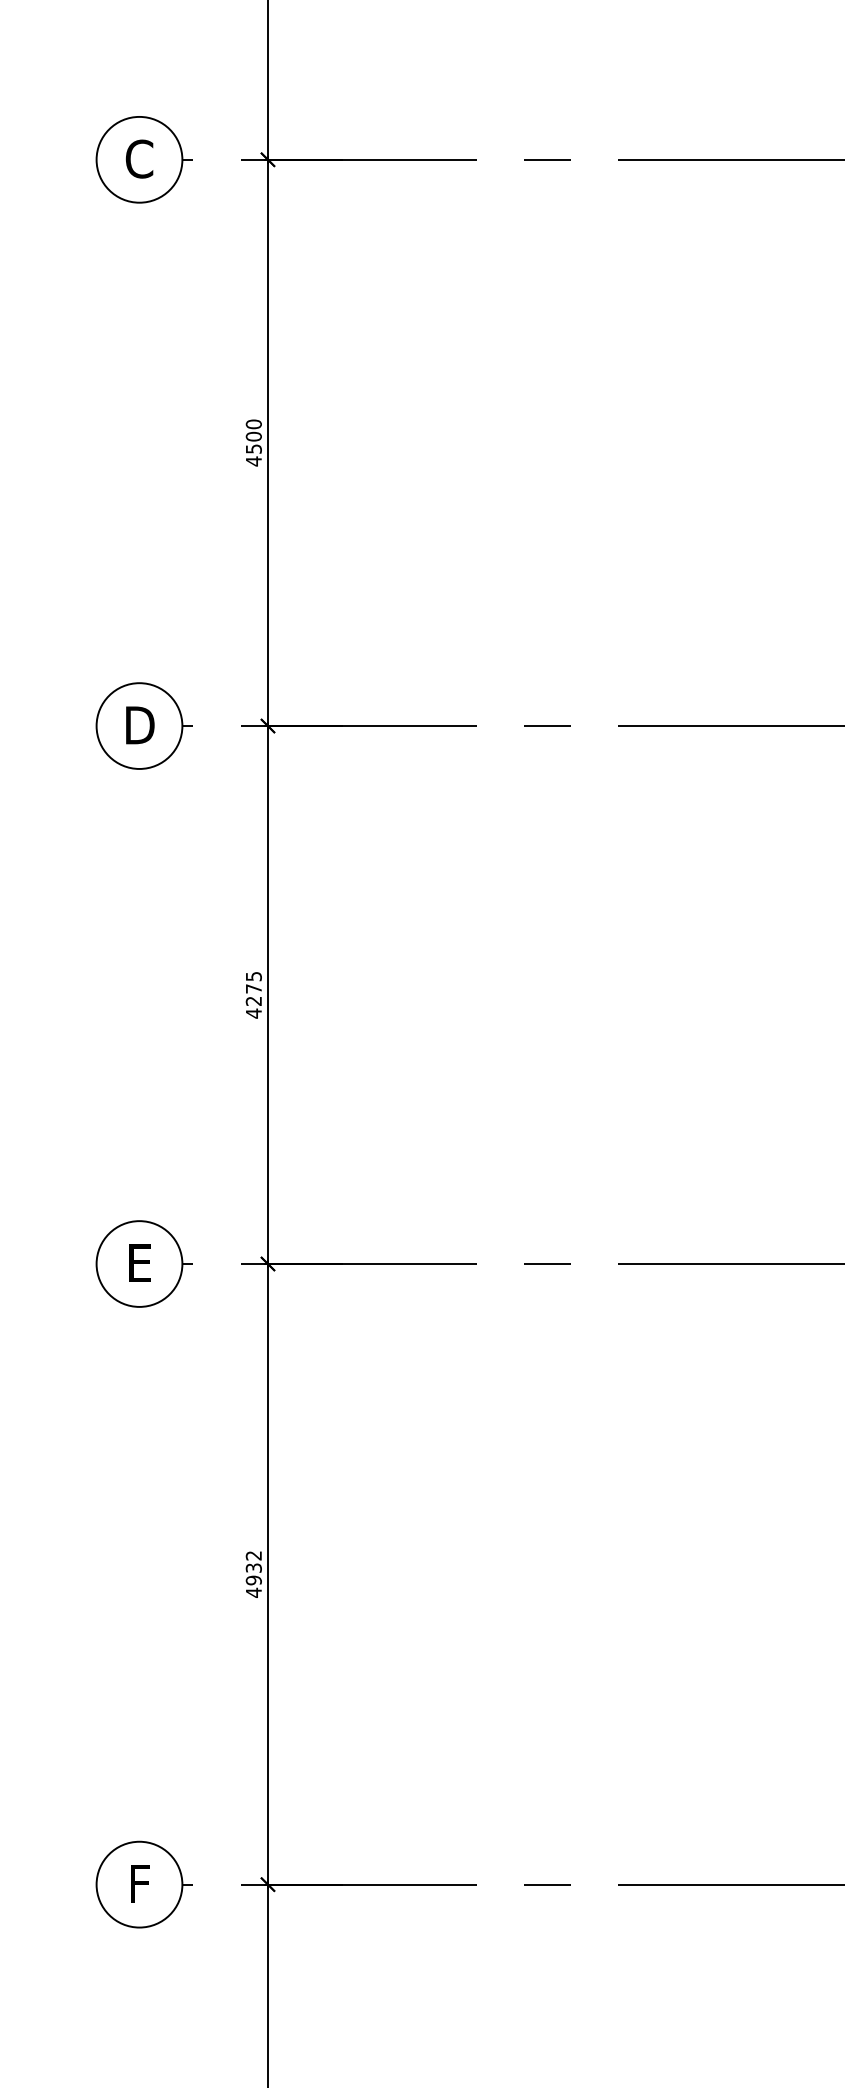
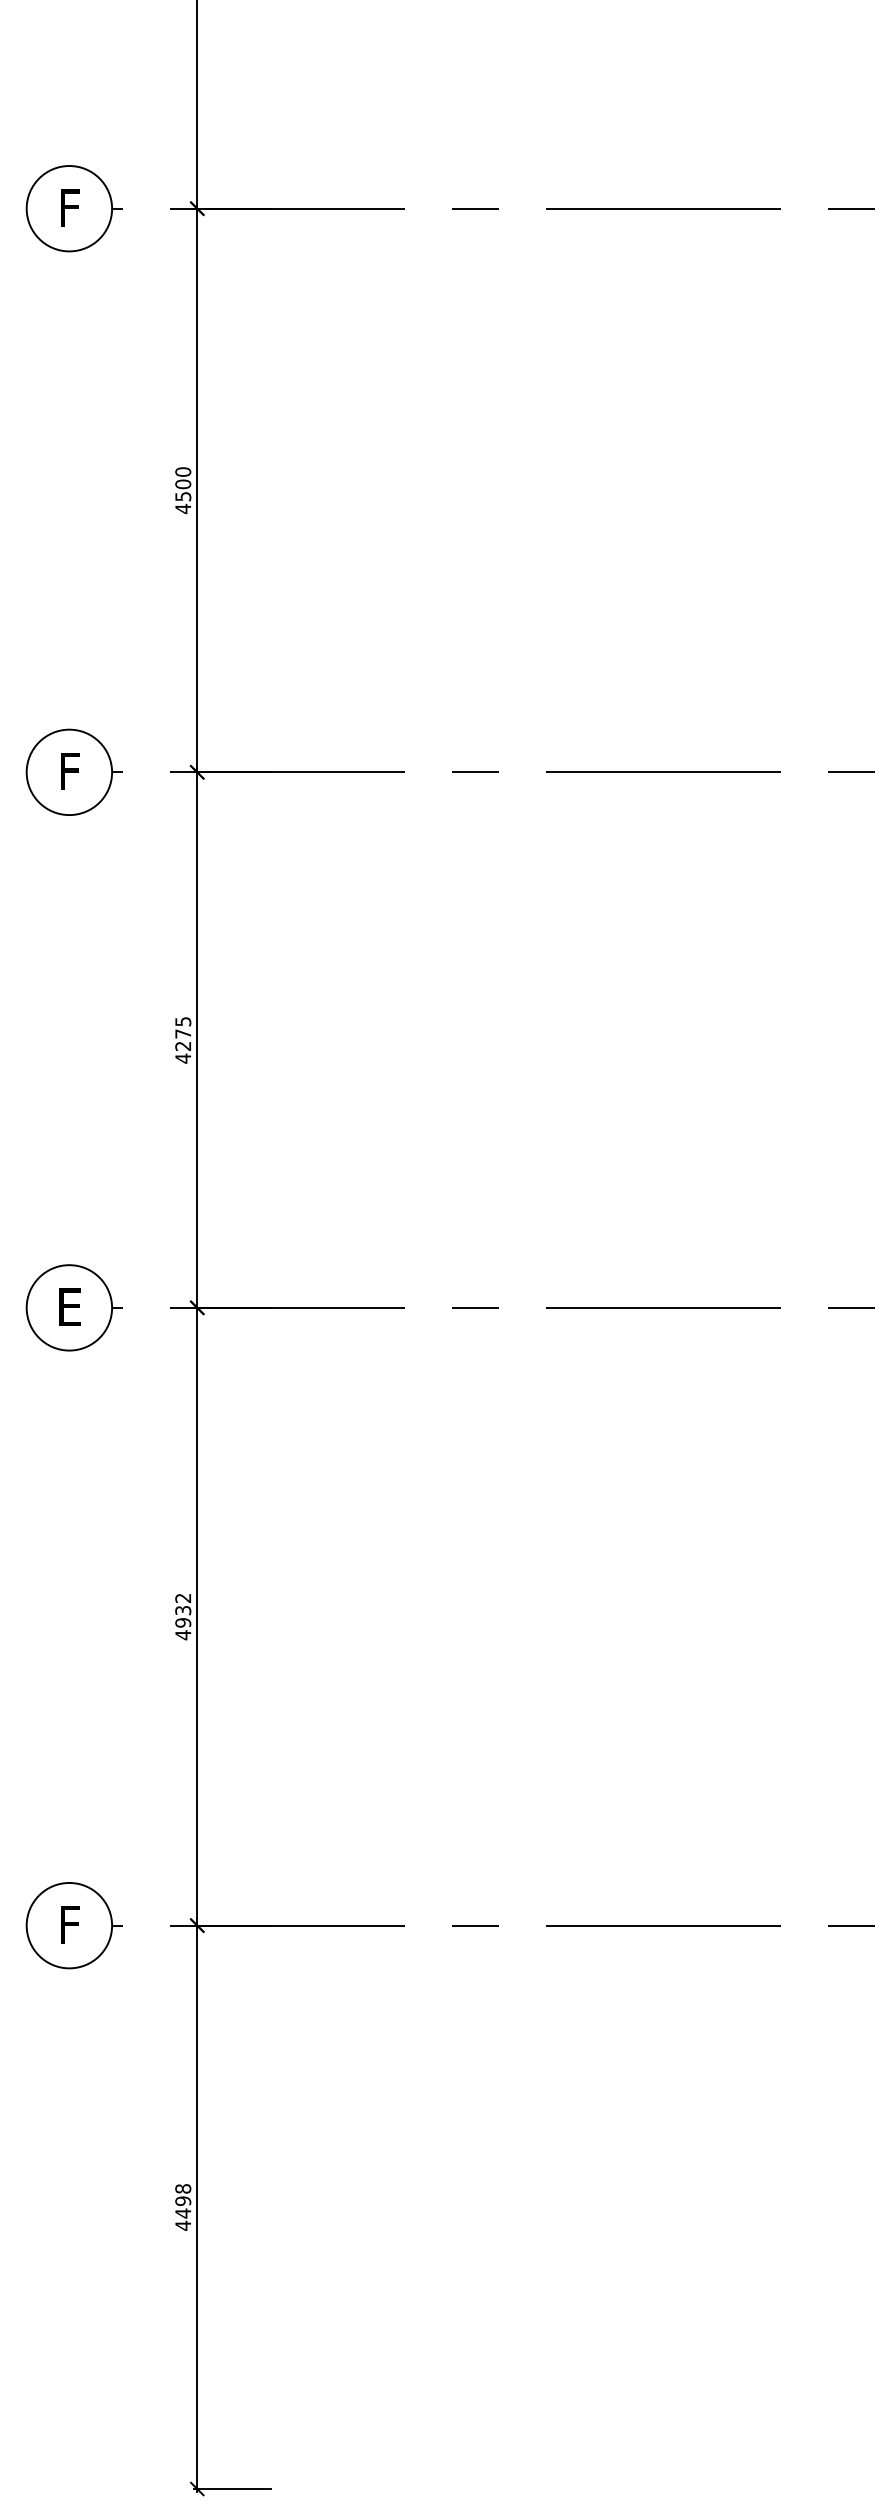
text: (138, 158) -> (68, 207), C -> F
text: (140, 725) -> (70, 771), D -> F

